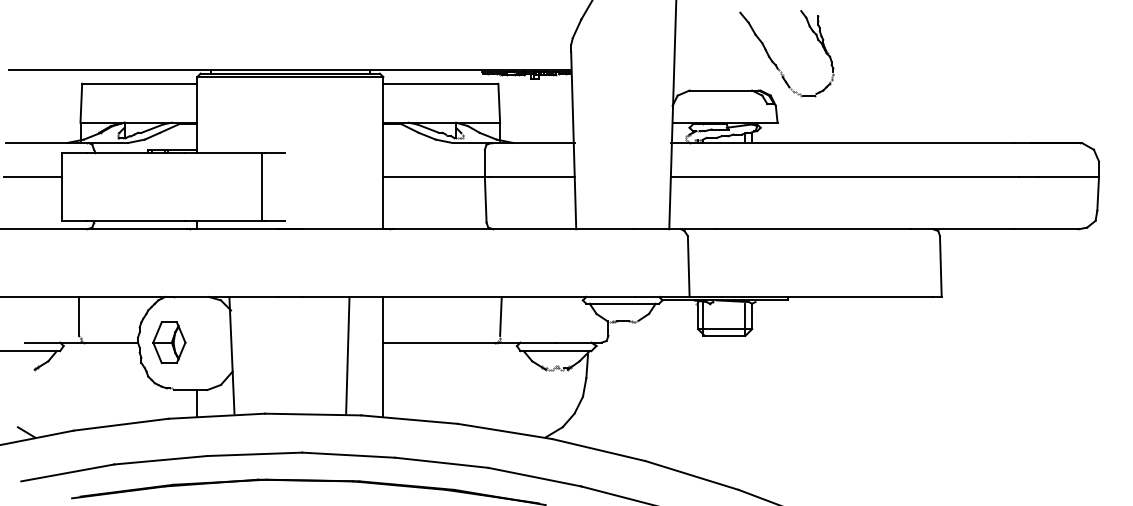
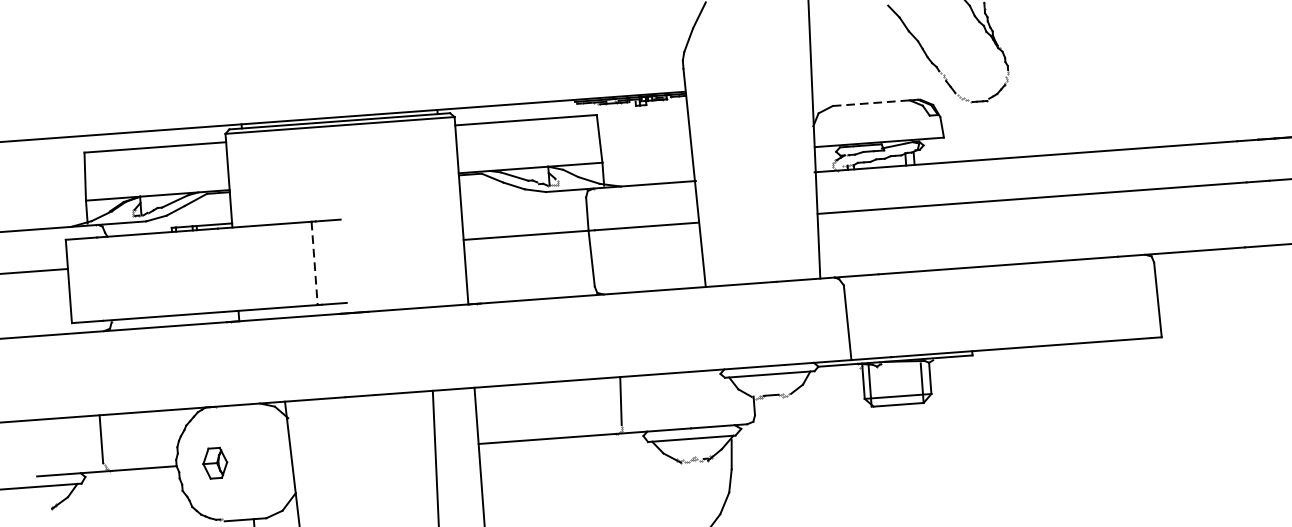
line: (721, 90) -> (872, 103), solid -> dashed
line: (261, 187) -> (314, 264), solid -> dashed
part: (169, 342) -> (215, 463), size x0.6

